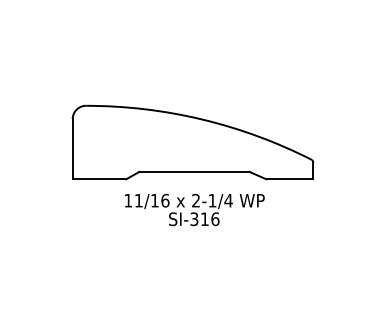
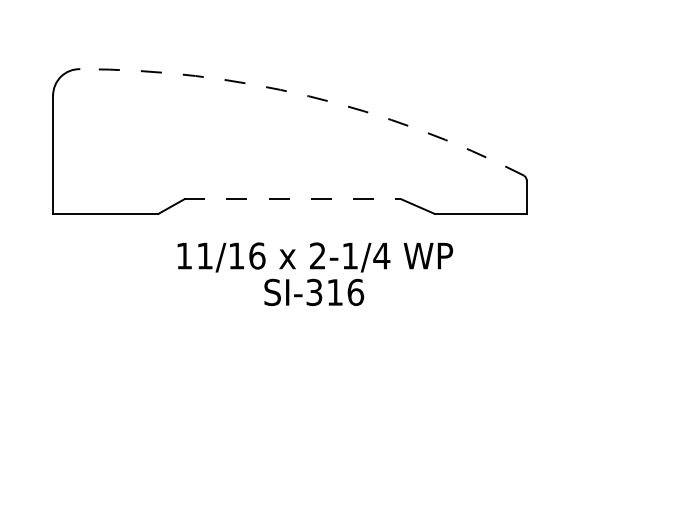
arc: (202, 119) -> (308, 96), solid -> dashed
line: (194, 171) -> (292, 198), solid -> dashed
text: (194, 209) -> (314, 273), moved

